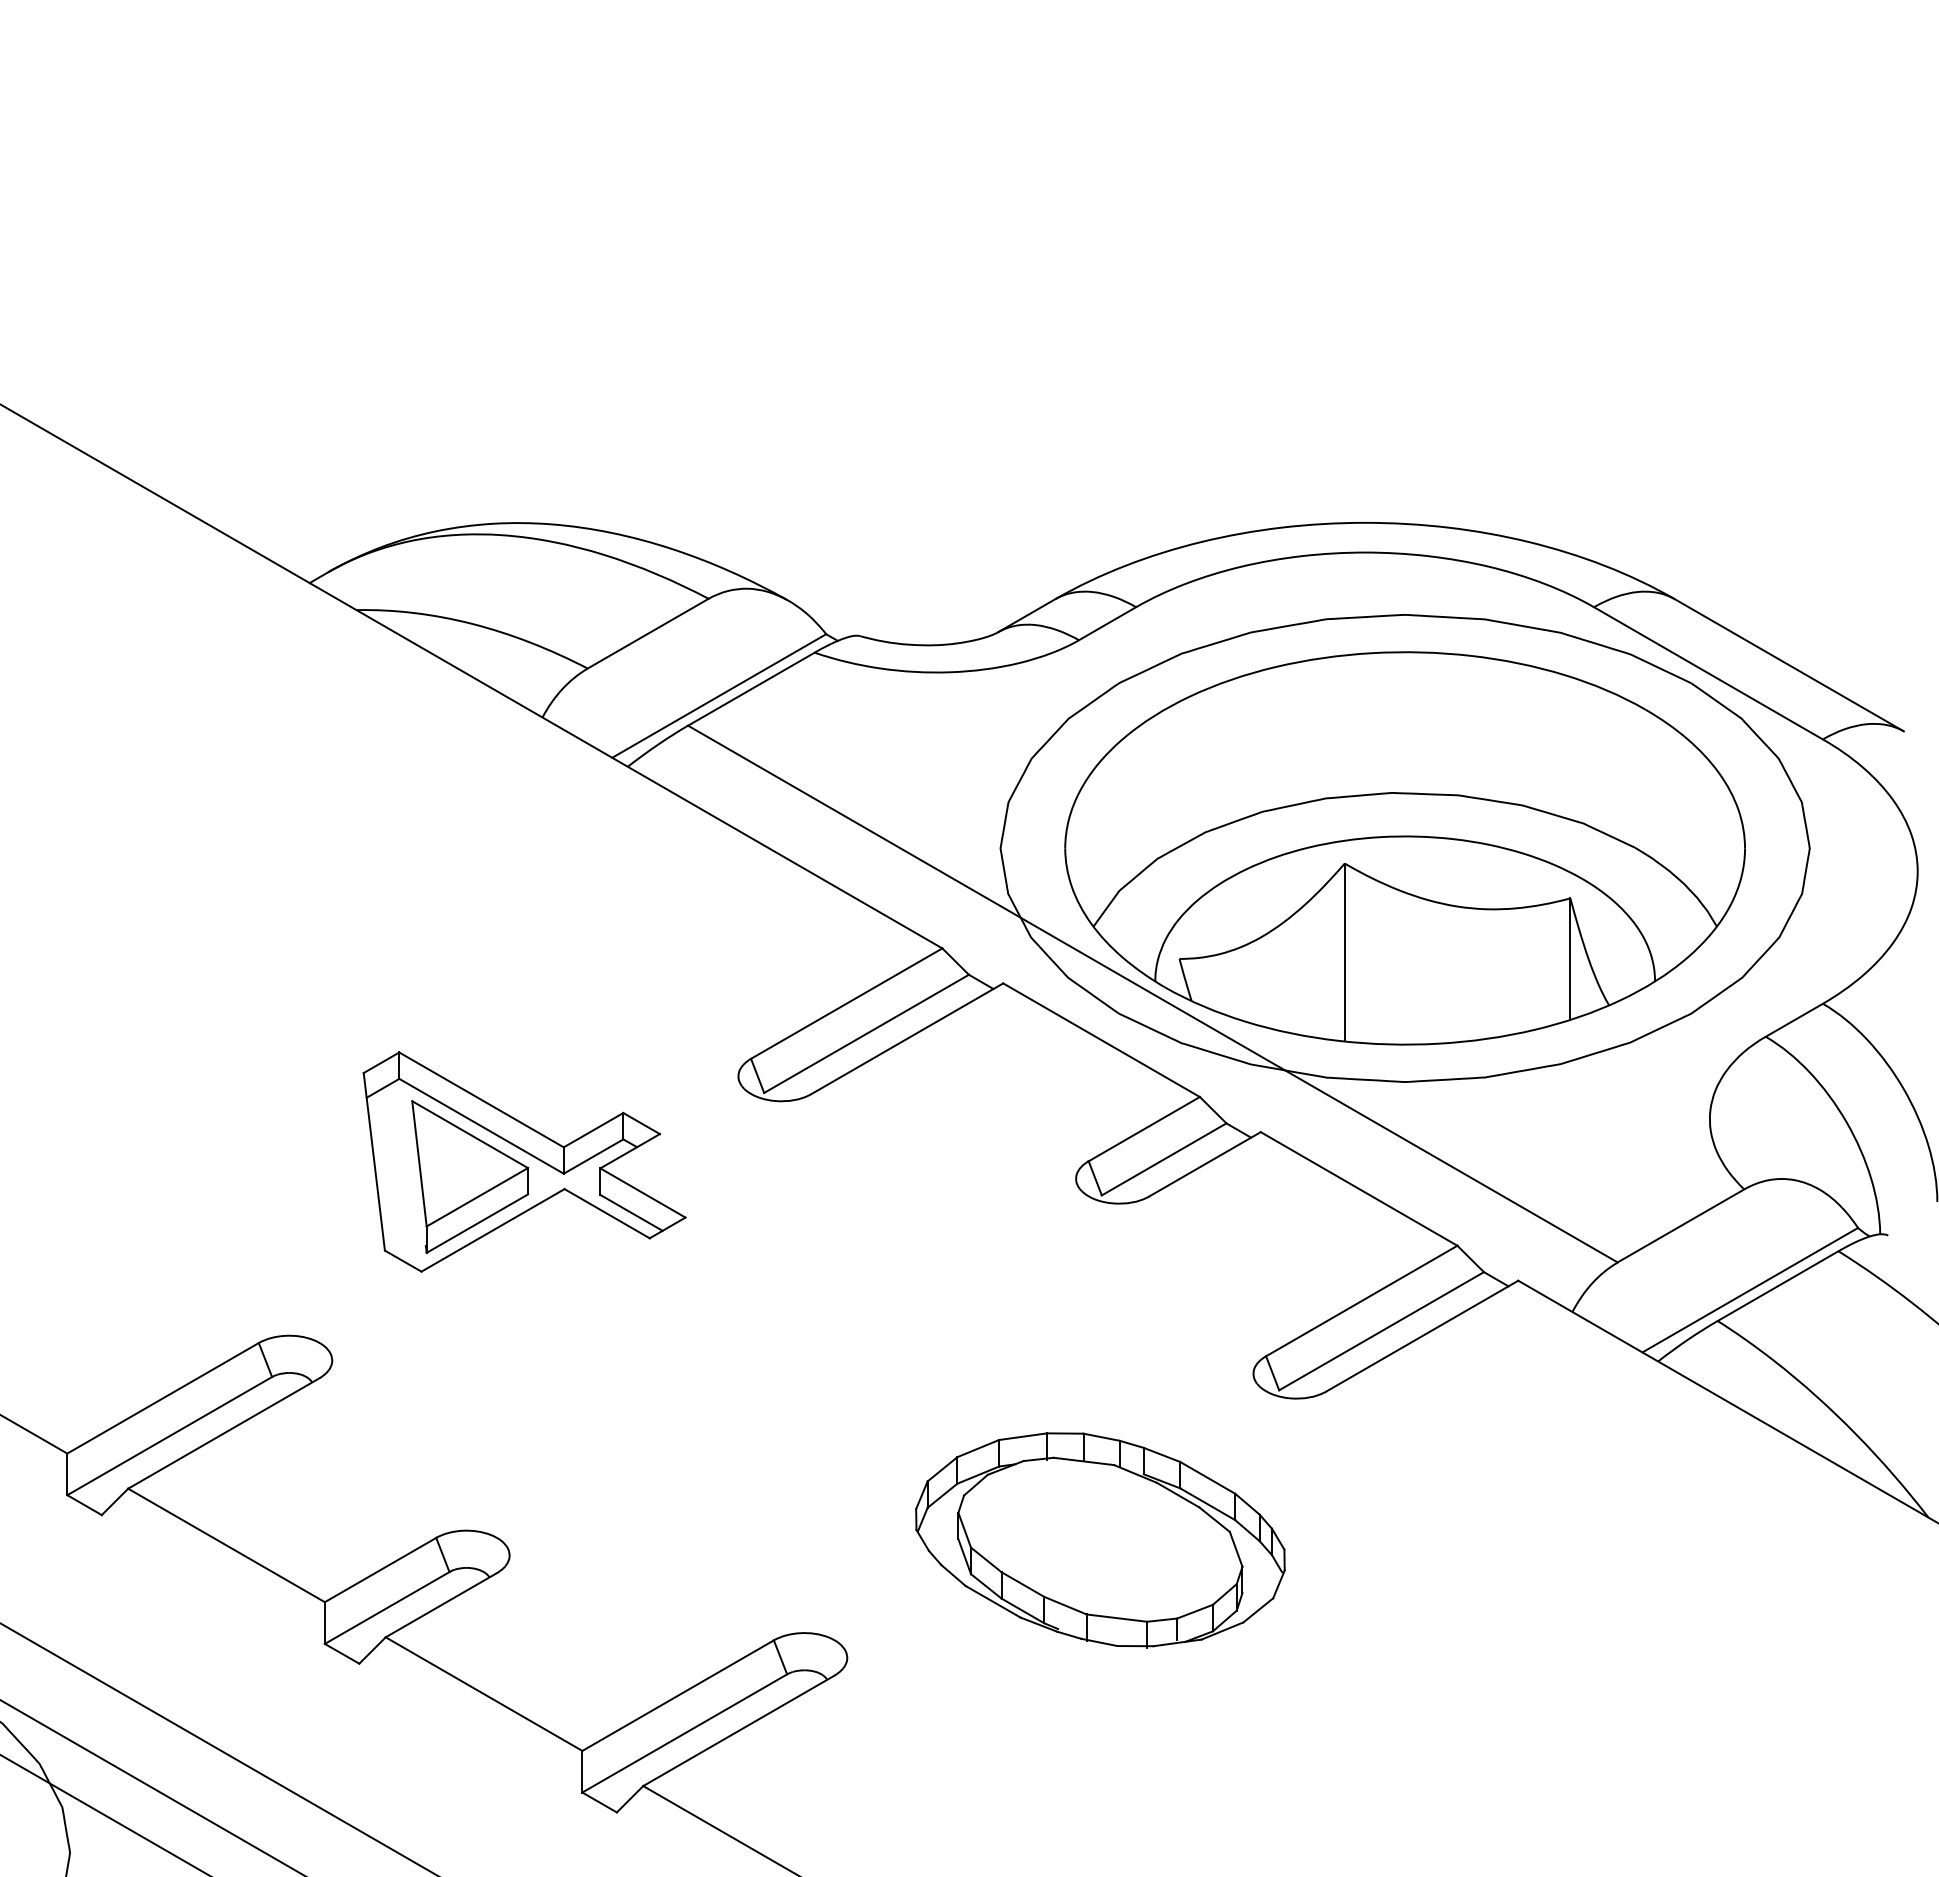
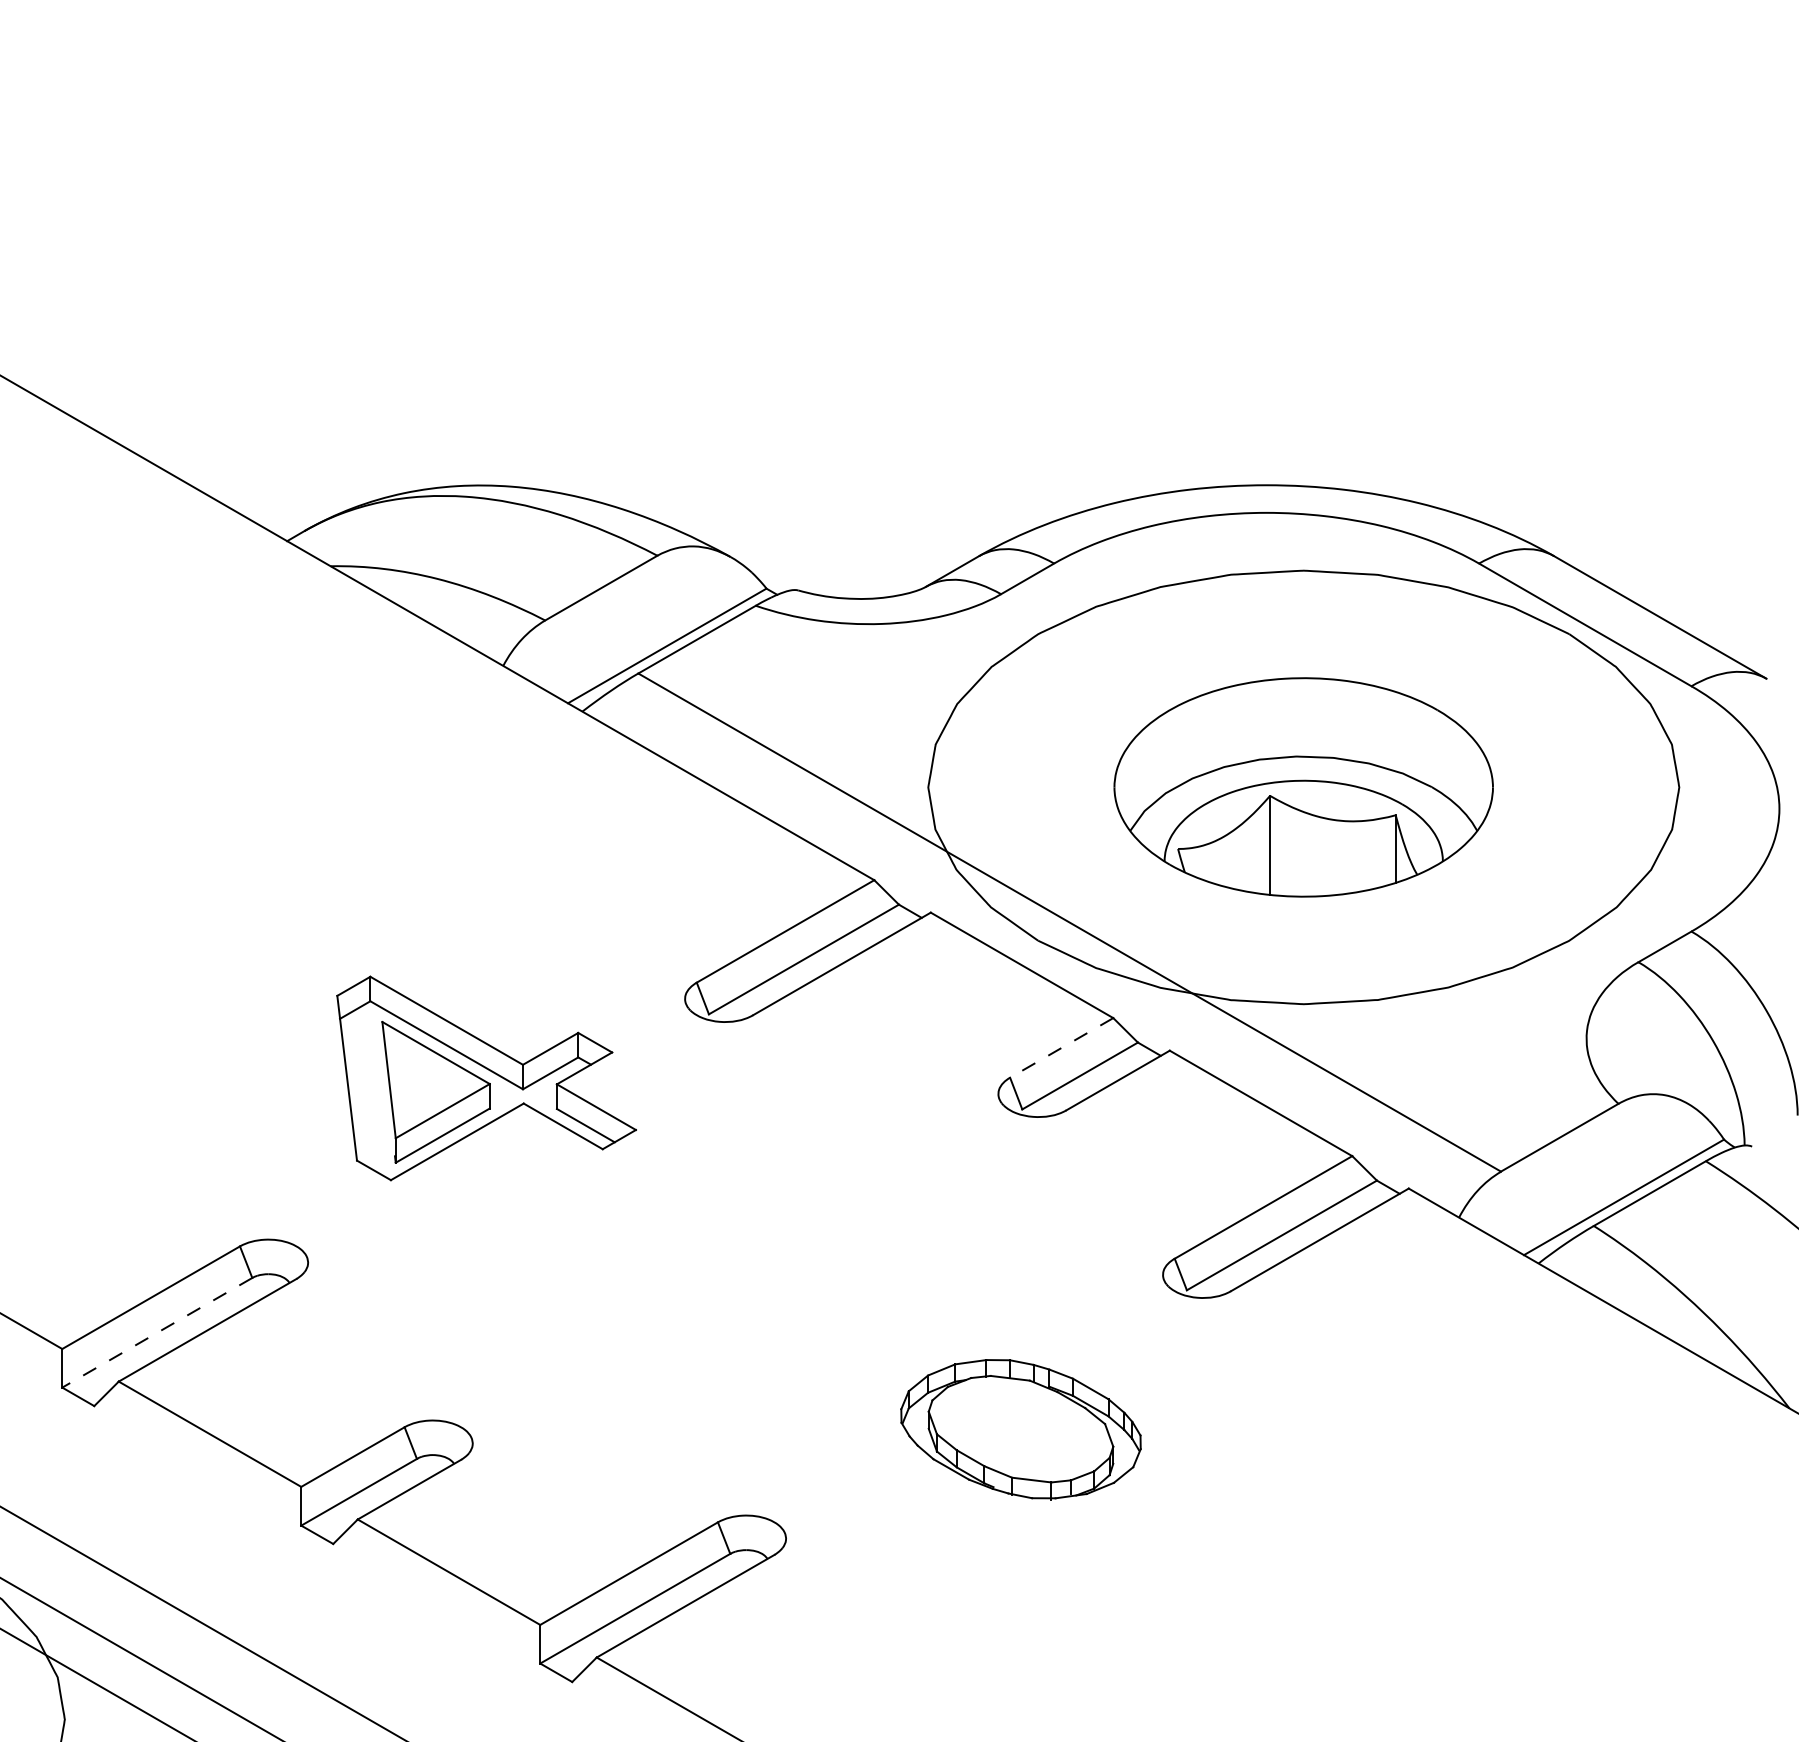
part: (1404, 848) -> (1303, 787), size x0.6
line: (1143, 1129) -> (1060, 1048), solid -> dashed
line: (169, 1436) -> (157, 1333), solid -> dashed
part: (1100, 1540) -> (1021, 1429), size x0.7

